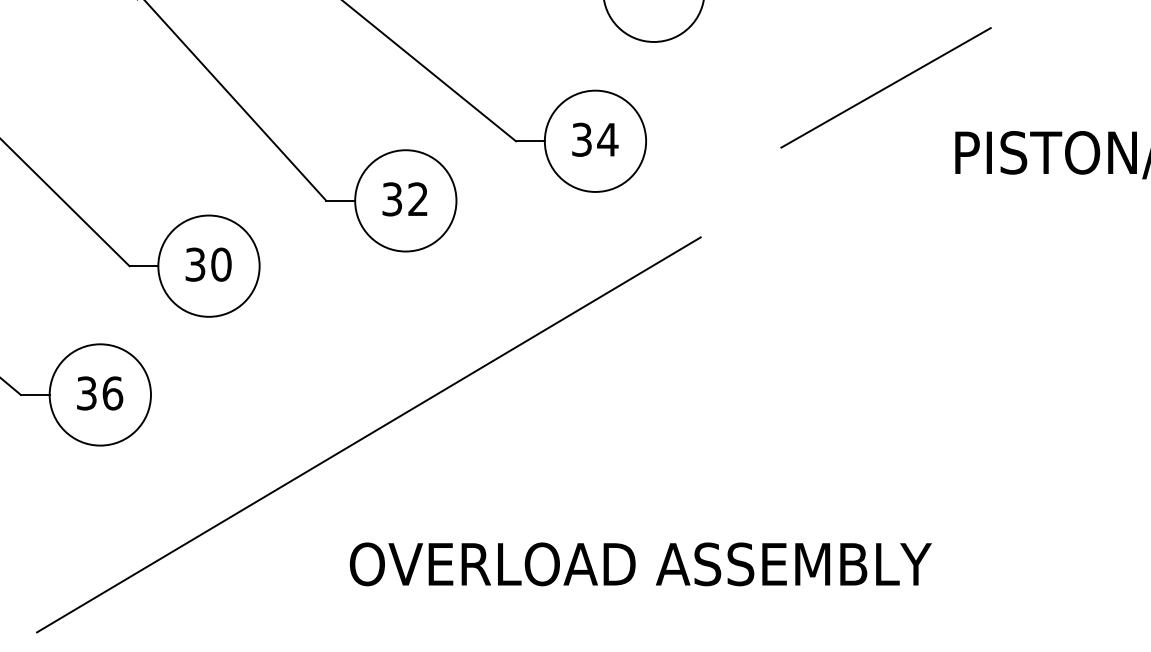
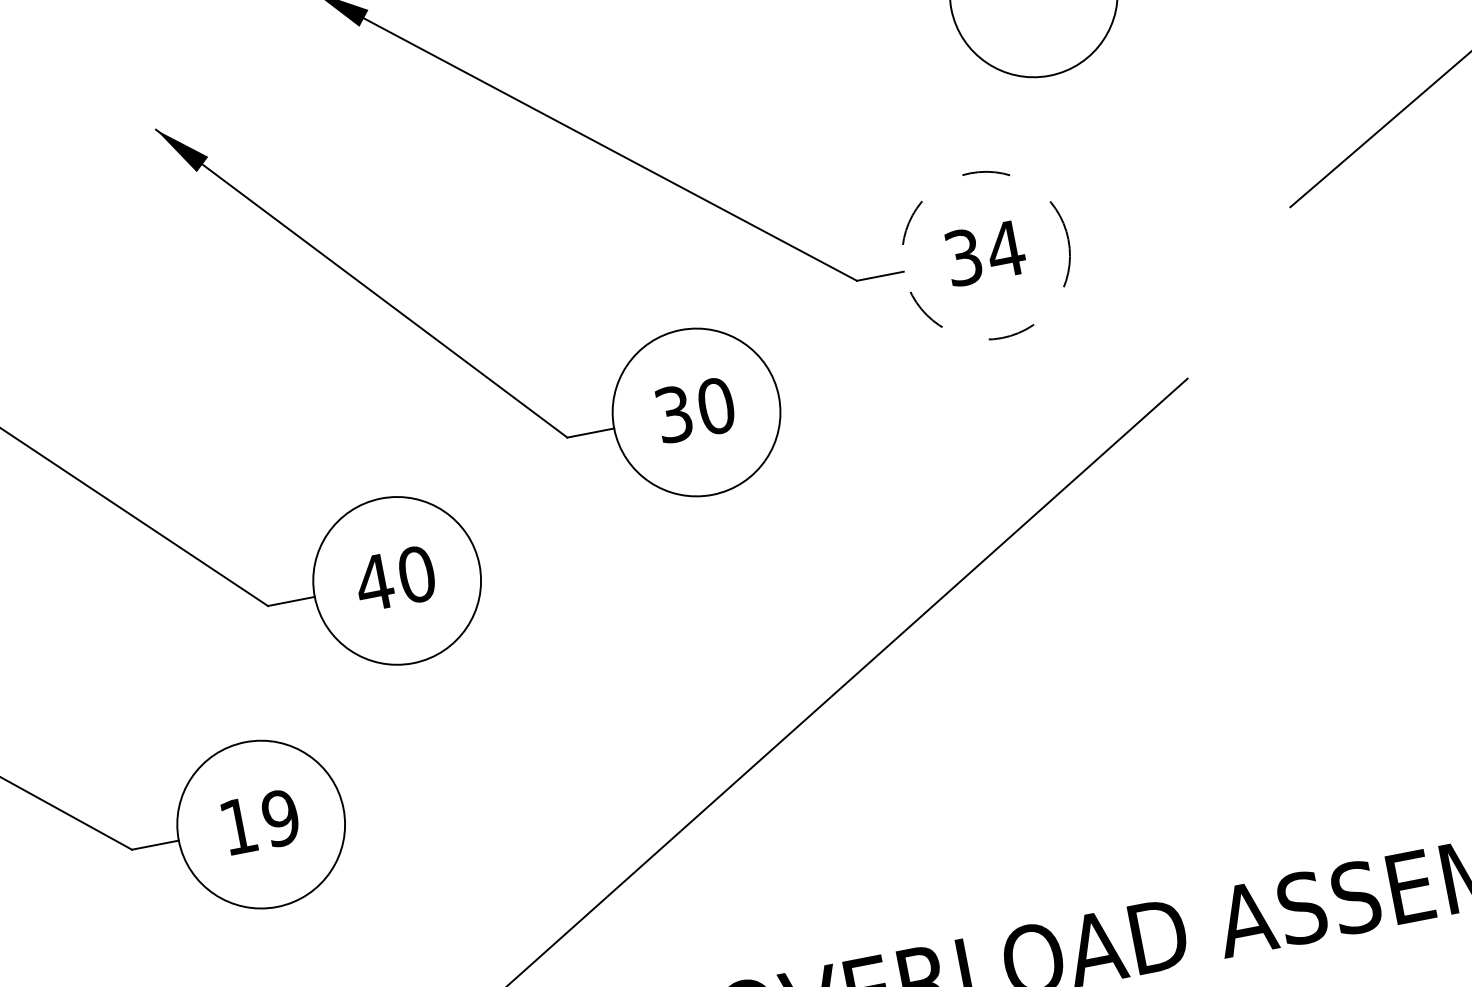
circle: (595, 140) -> (985, 254), solid -> dashed
text: (418, 199) -> (716, 406), 32 -> 30
text: (195, 264) -> (374, 582), 30 -> 40
text: (100, 393) -> (260, 822), 36 -> 19

